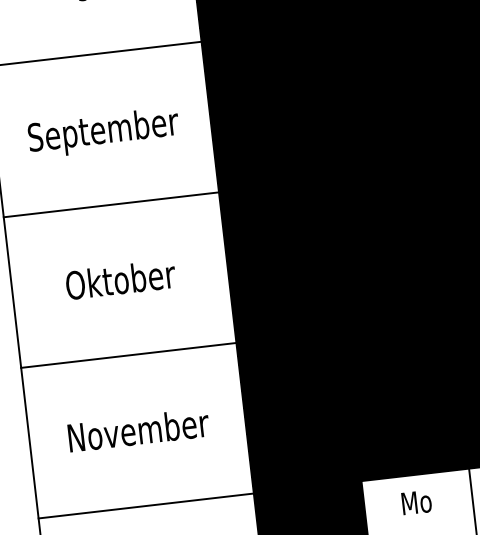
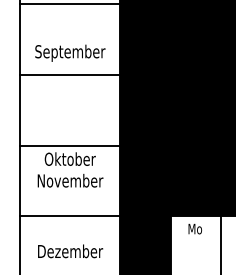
text: (104, 131) -> (70, 52), moved
text: (118, 278) -> (69, 158), moved

